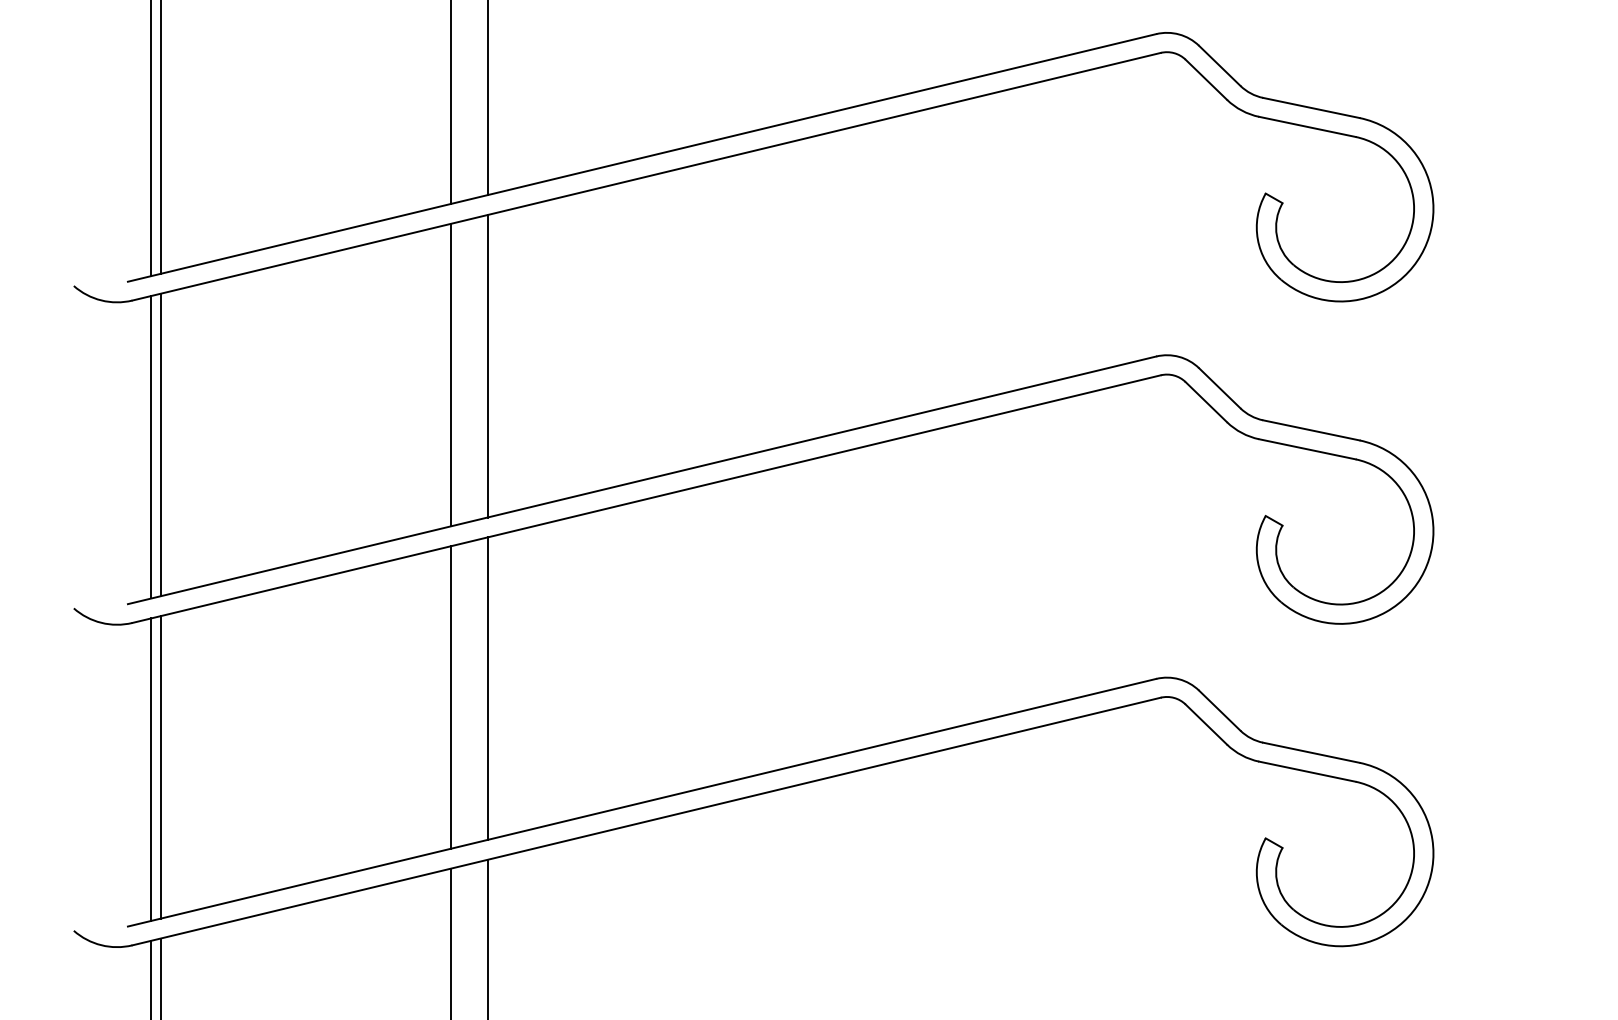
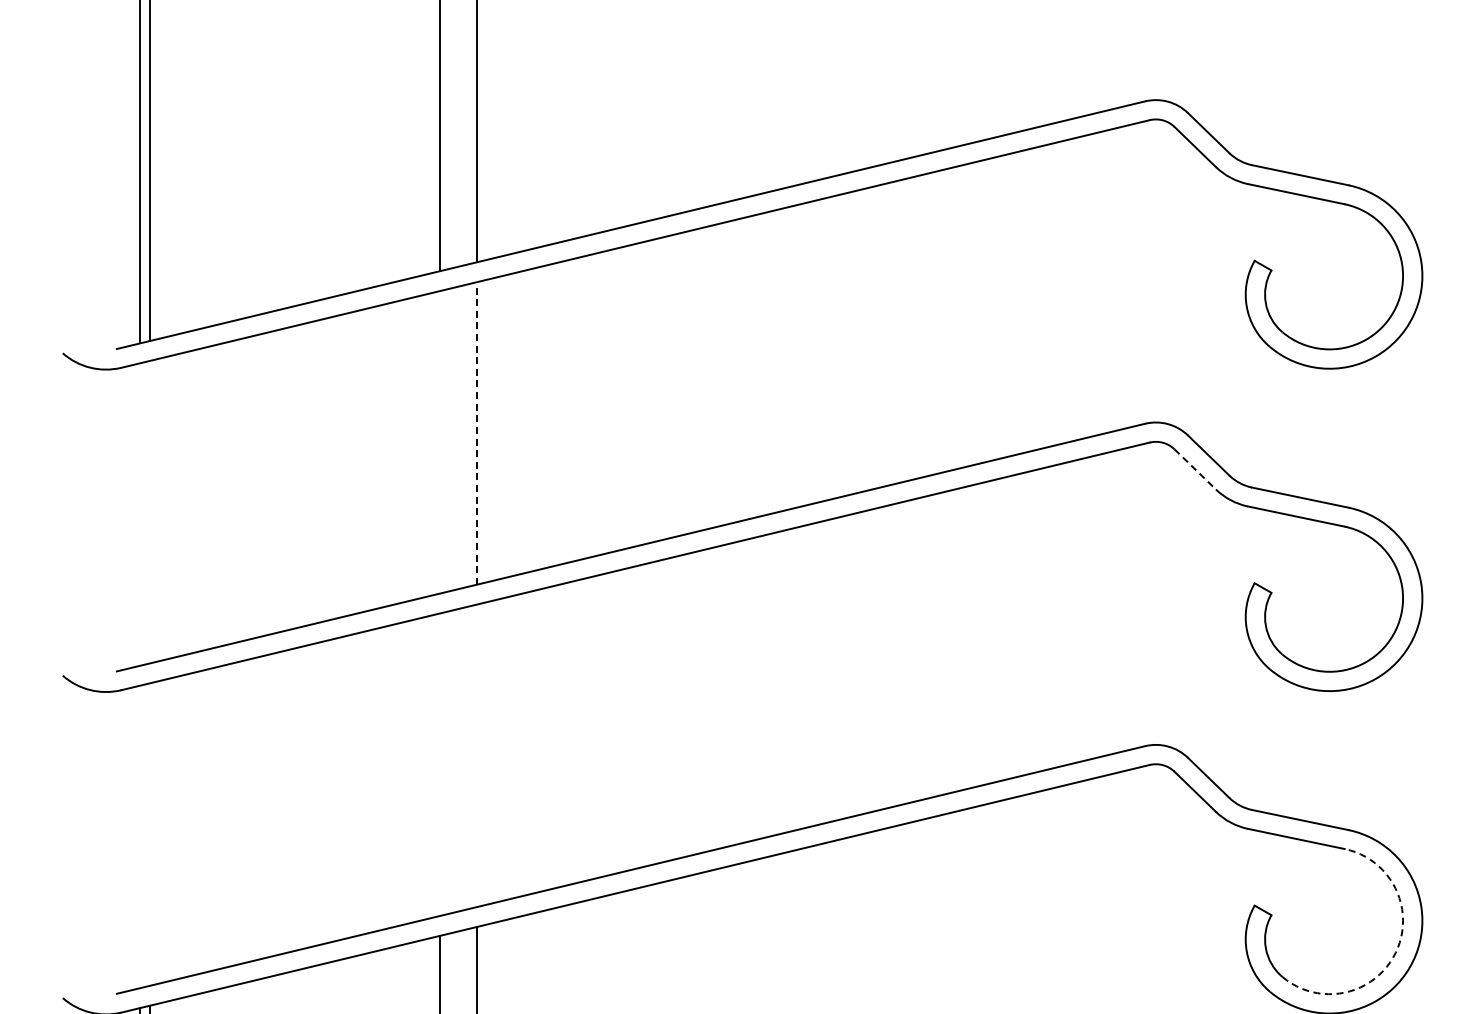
line: (487, 365) -> (476, 432), solid -> dashed
line: (450, 374) -> (439, 441), removed
line: (1206, 402) -> (1195, 469), solid -> dashed
line: (160, 444) -> (149, 511), removed
line: (151, 446) -> (140, 513), removed
line: (487, 688) -> (476, 755), removed
line: (450, 697) -> (439, 764), removed
line: (160, 767) -> (149, 834), removed
line: (151, 769) -> (140, 836), removed
arc: (1406, 885) -> (1395, 952), solid -> dashed

